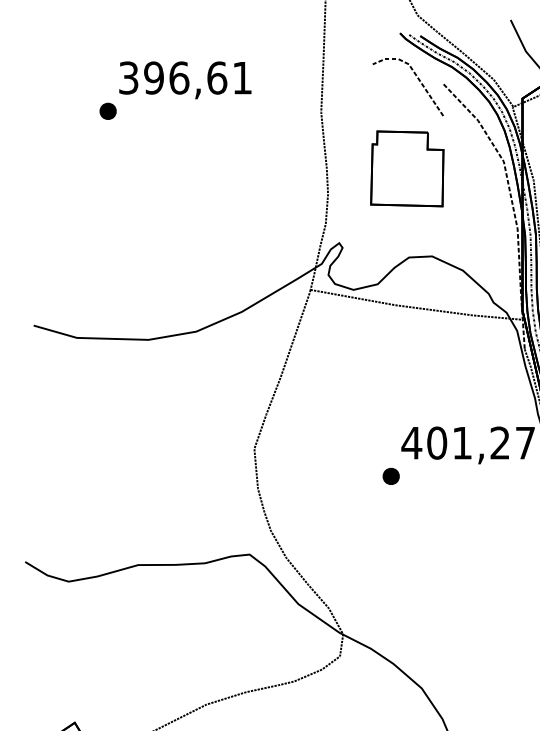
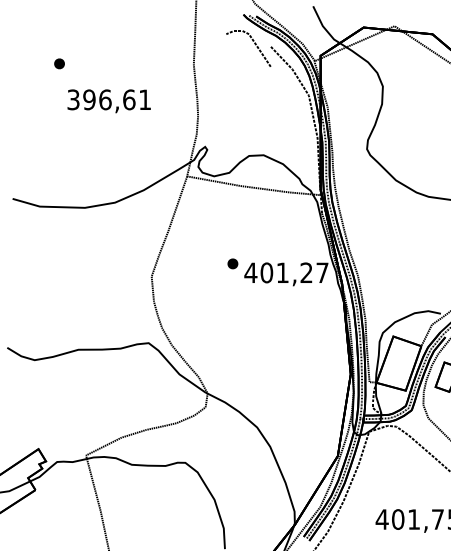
text: (184, 80) -> (108, 101), moved
part: (406, 167) -> (247, 99), removed
part: (390, 475) -> (232, 263), moved

